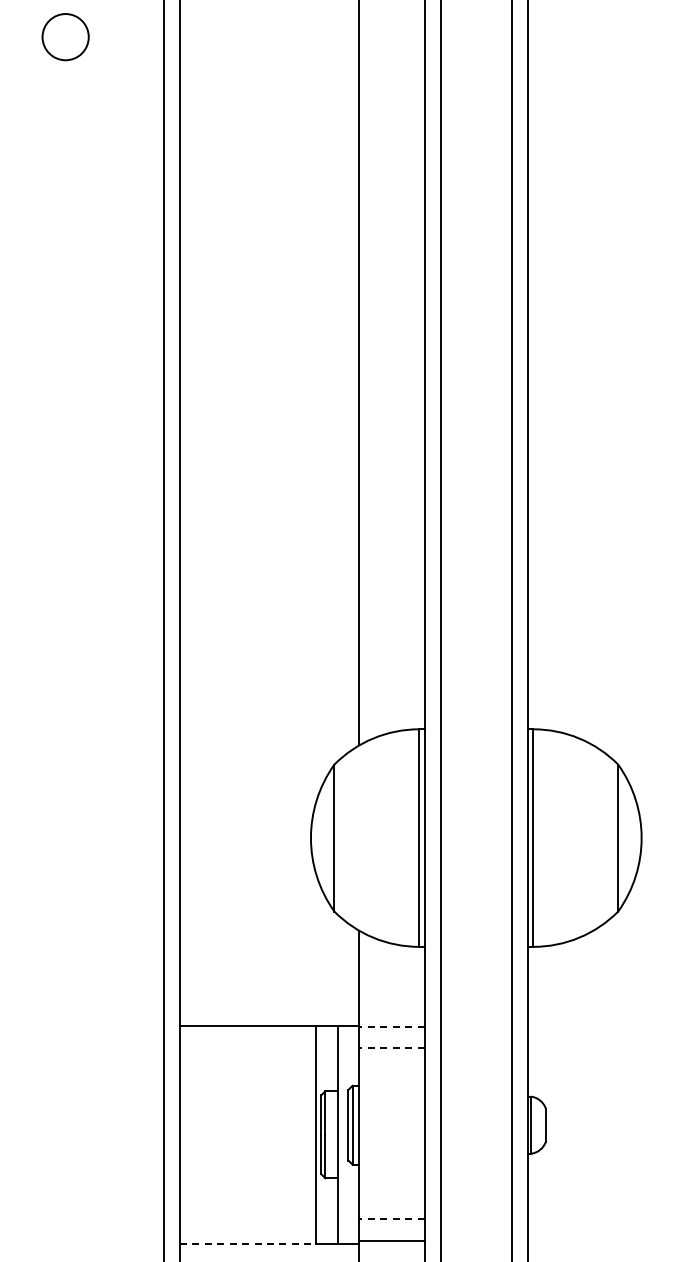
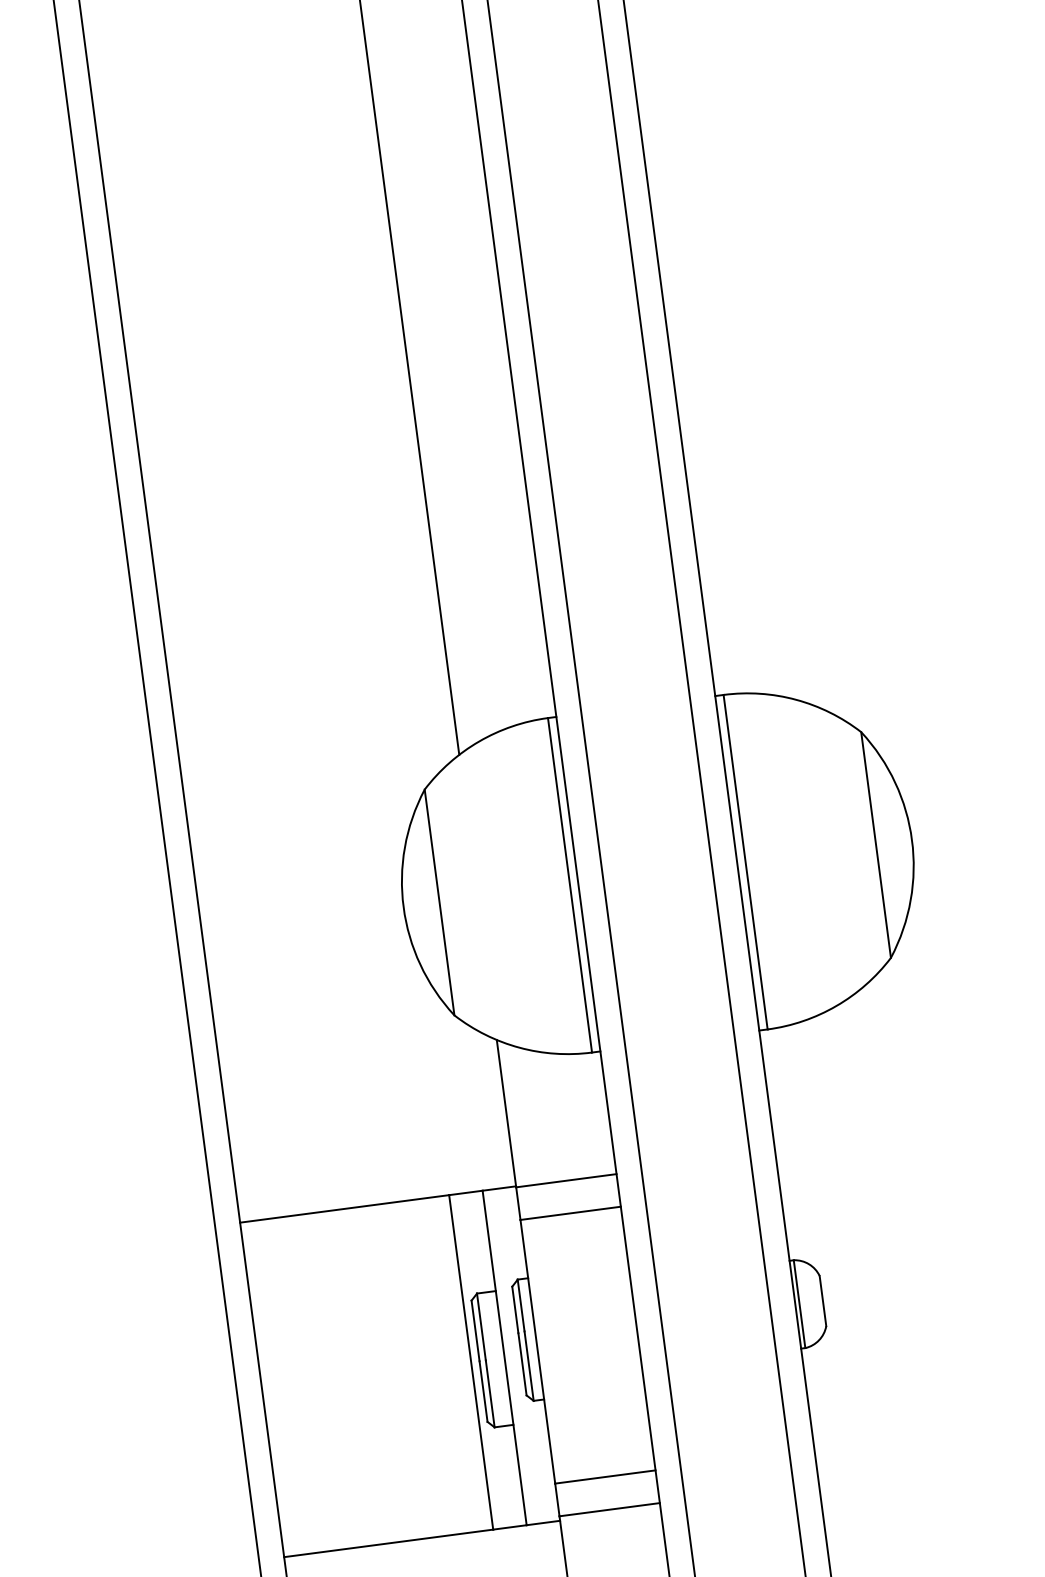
line: (392, 1026) -> (567, 1180), dashed -> solid
line: (392, 1047) -> (571, 1212), dashed -> solid
line: (392, 1219) -> (606, 1477), dashed -> solid
line: (247, 1243) -> (388, 1543), dashed -> solid

